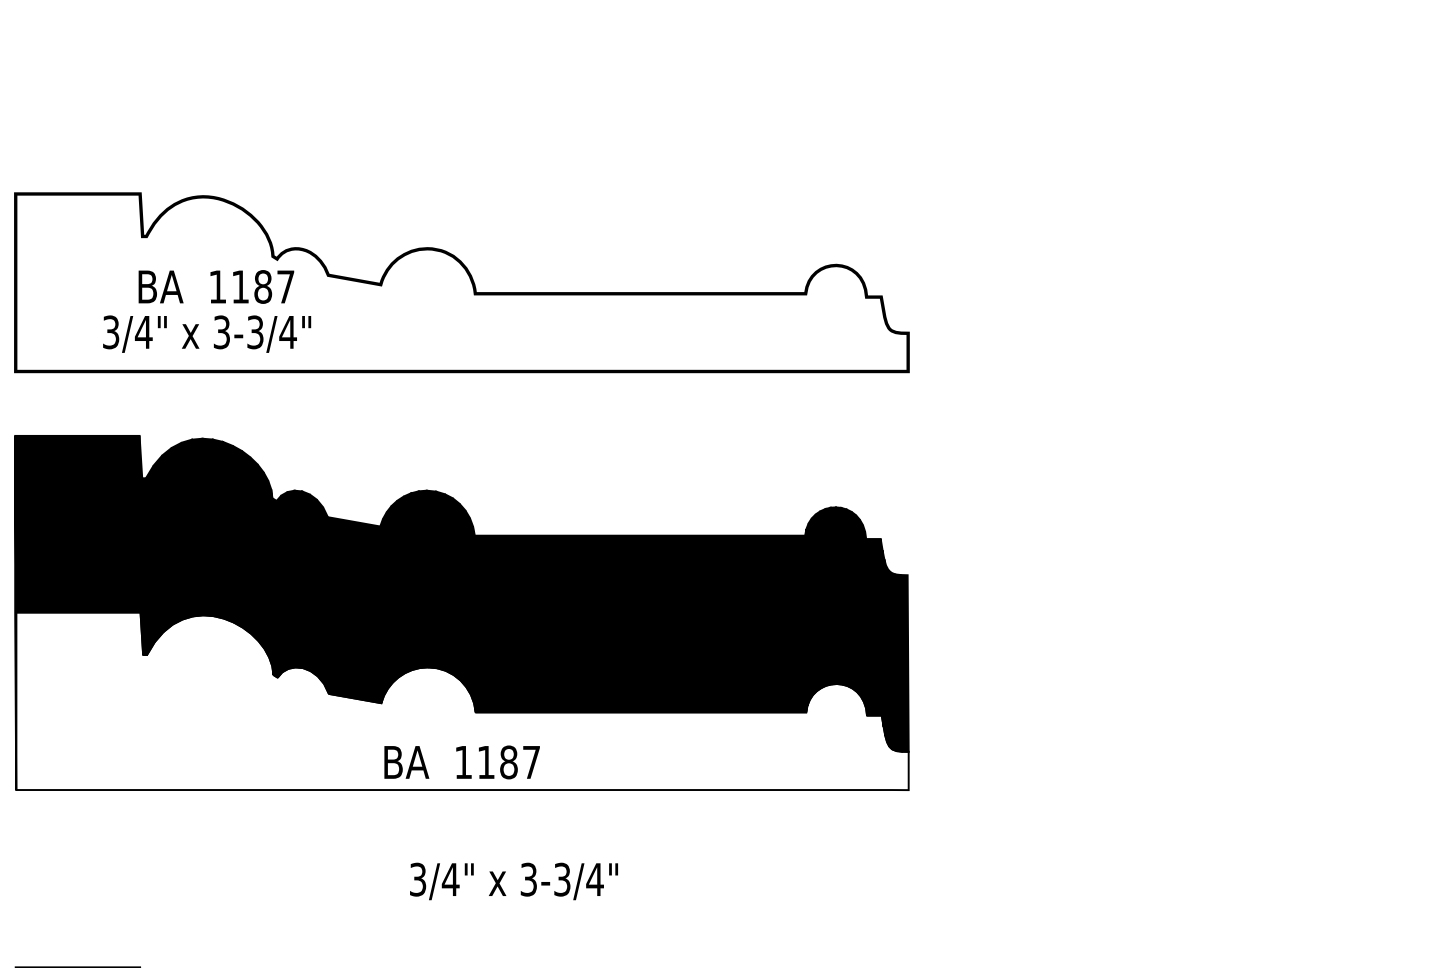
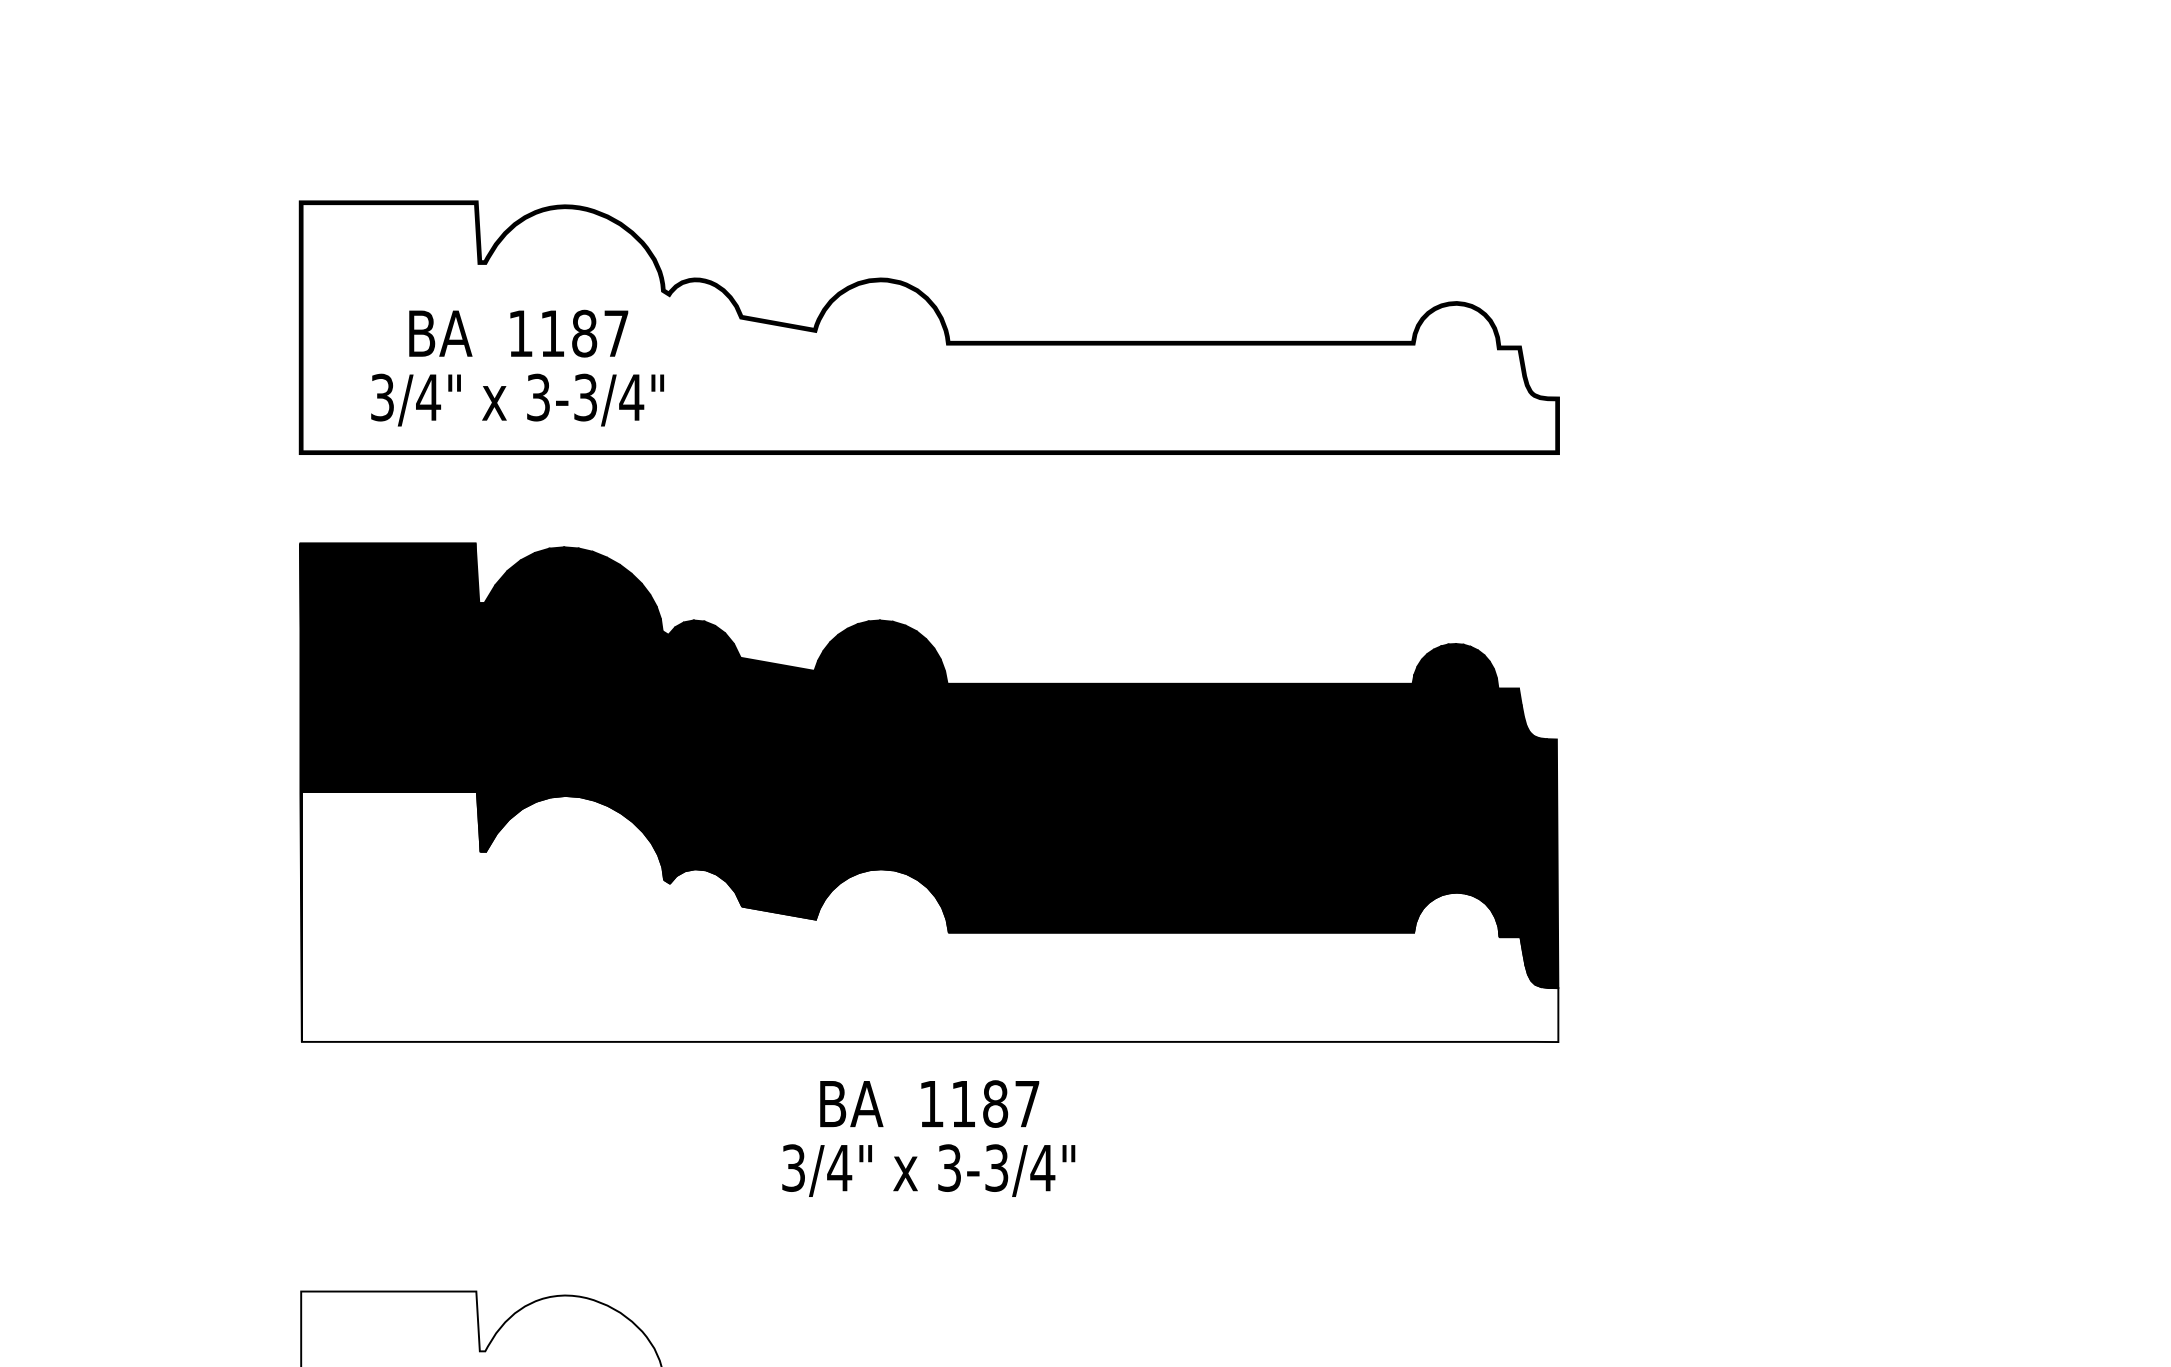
text: (216, 286) -> (518, 333), moved
text: (207, 333) -> (517, 399), moved
text: (462, 762) -> (929, 1103), moved
text: (513, 881) -> (928, 1170), moved

